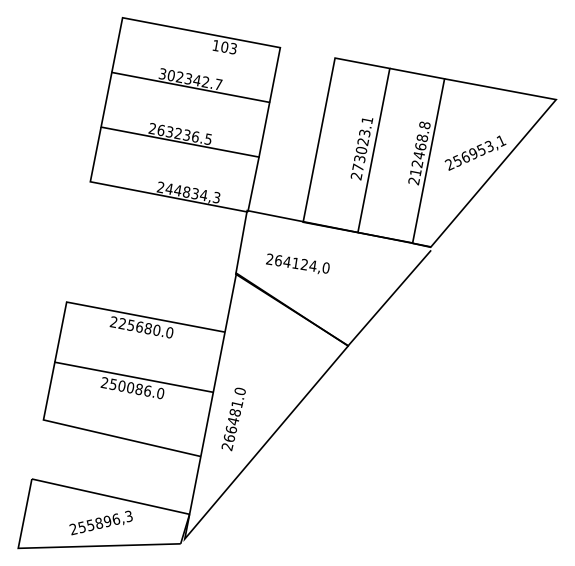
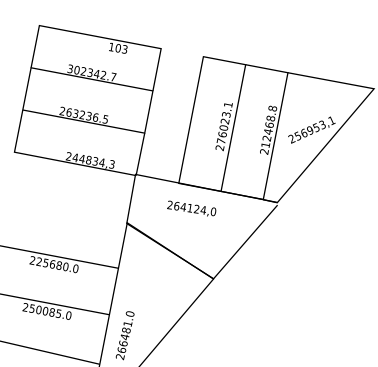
text: (359, 159) -> (222, 134), 273023.1 -> 276023.1
text: (297, 263) -> (191, 208), moved
text: (147, 390) -> (58, 313), 250086.0 -> 250085.0

